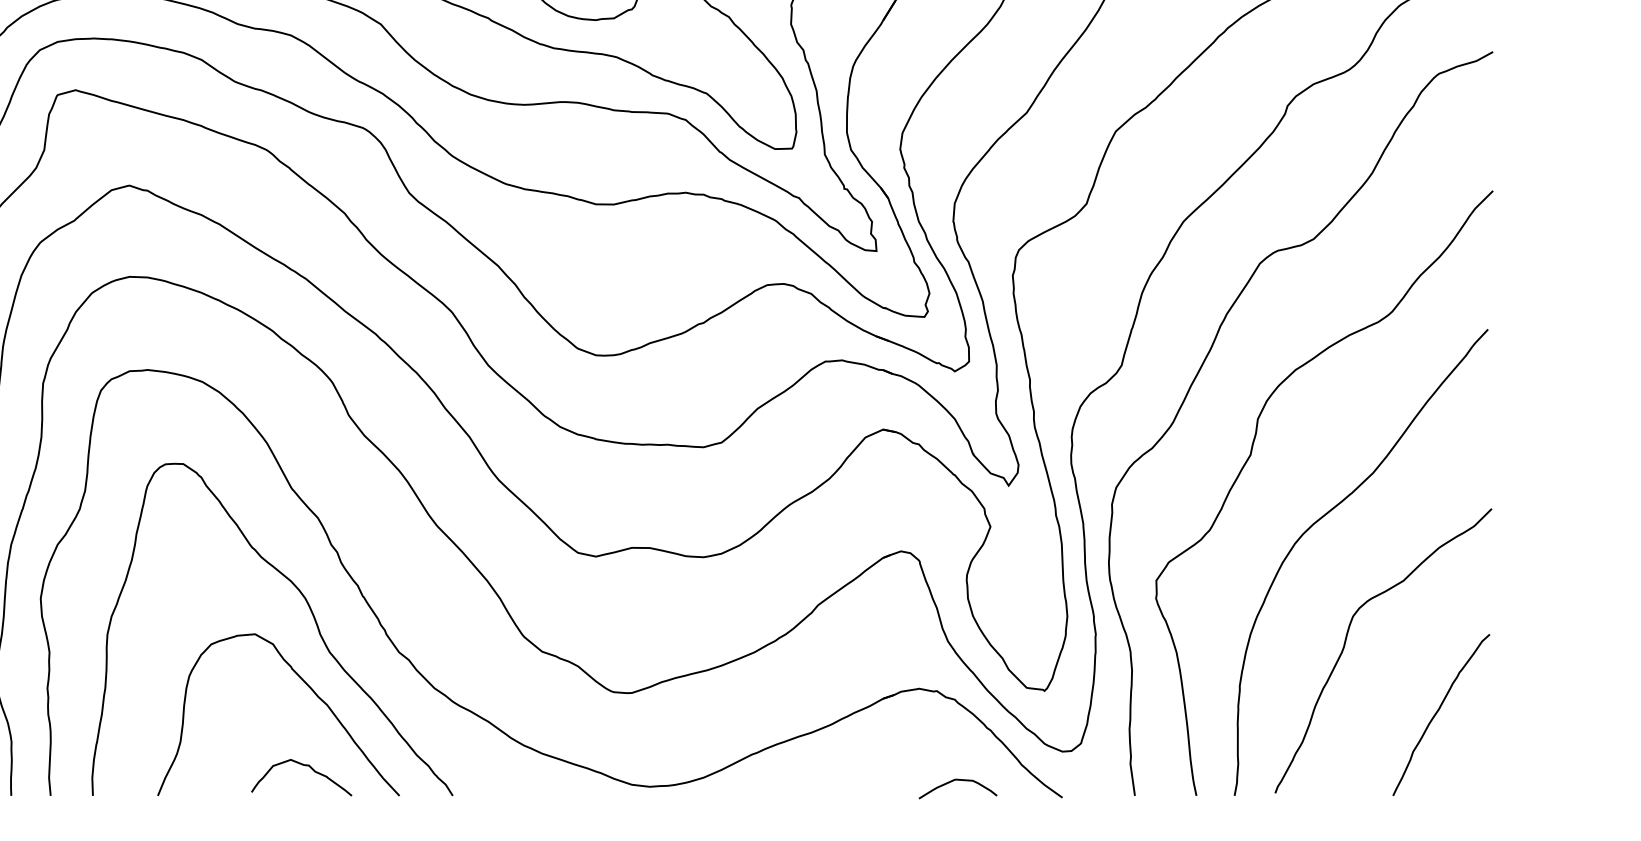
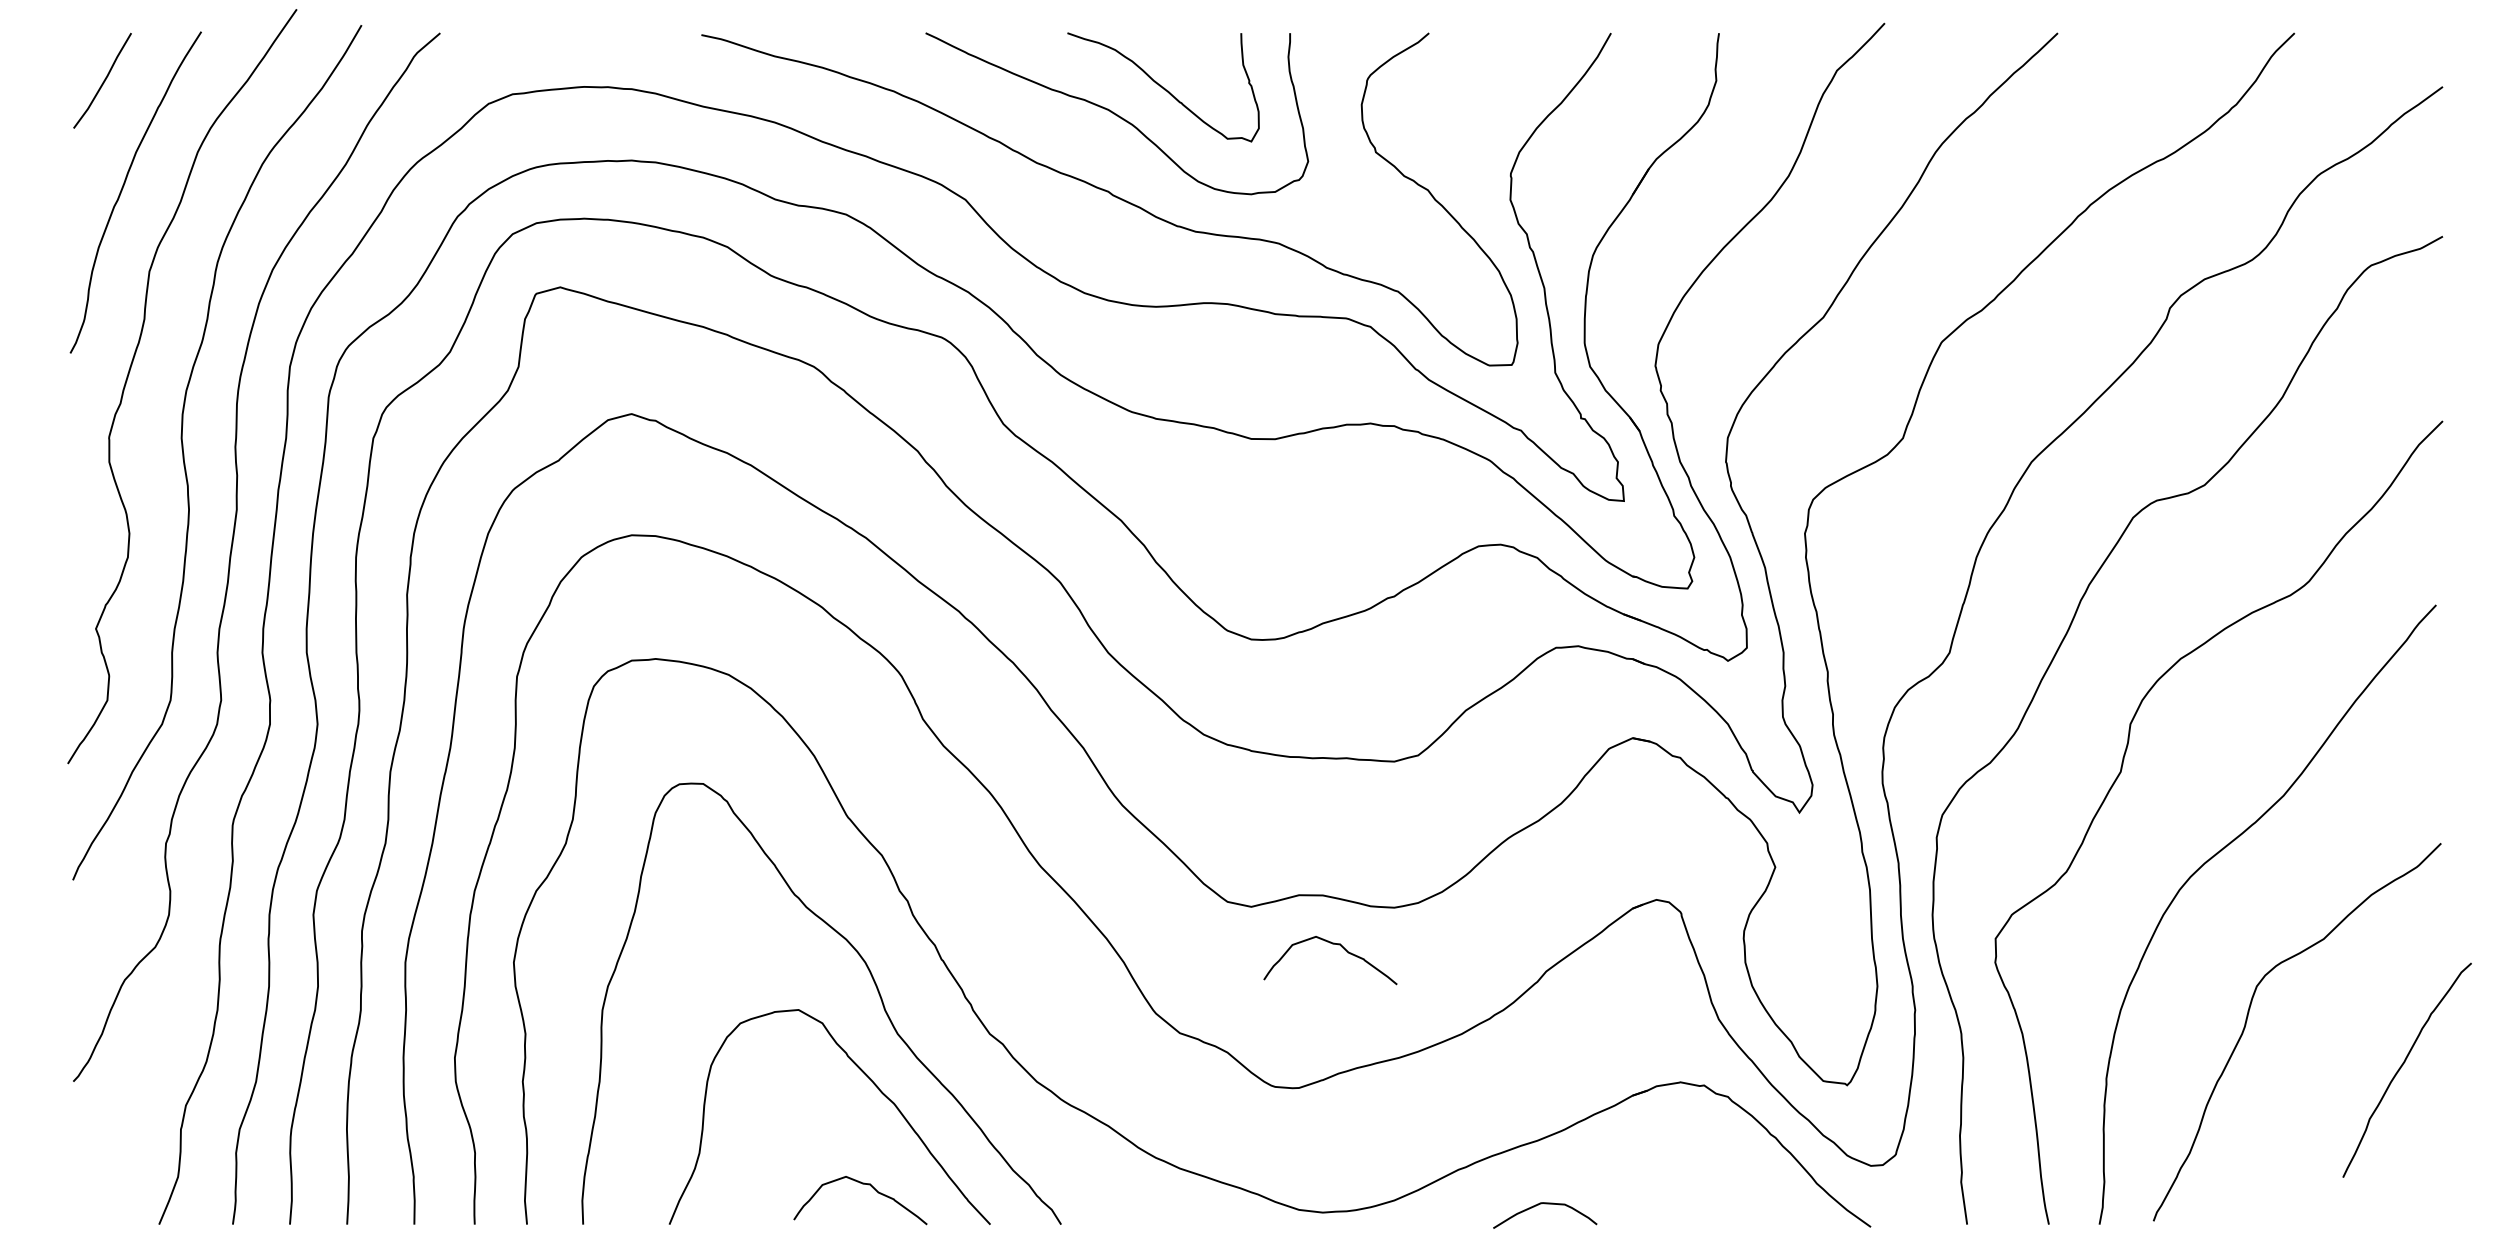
curve: (657, 584) -> (1332, 944), added
curve: (1438, 711) -> (2403, 1065), moved
curve: (958, 780) -> (1545, 1204), moved

